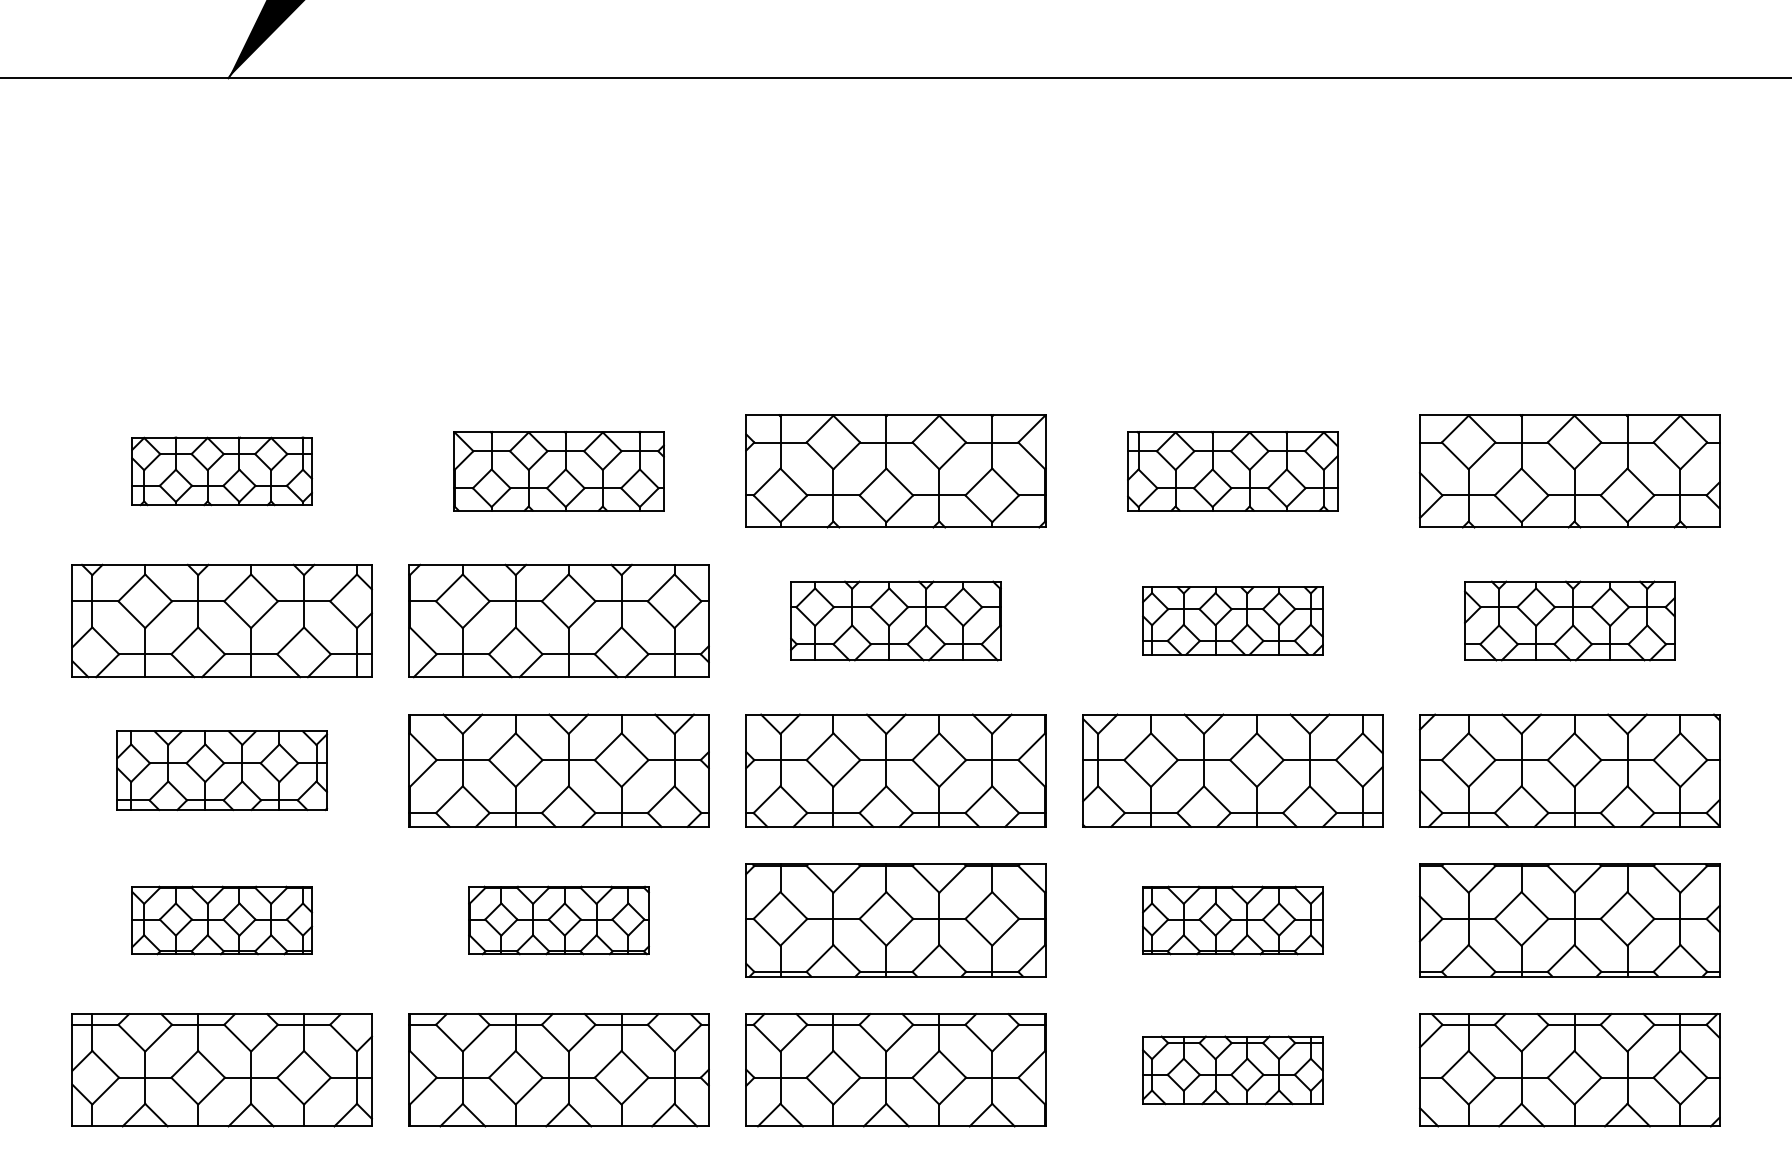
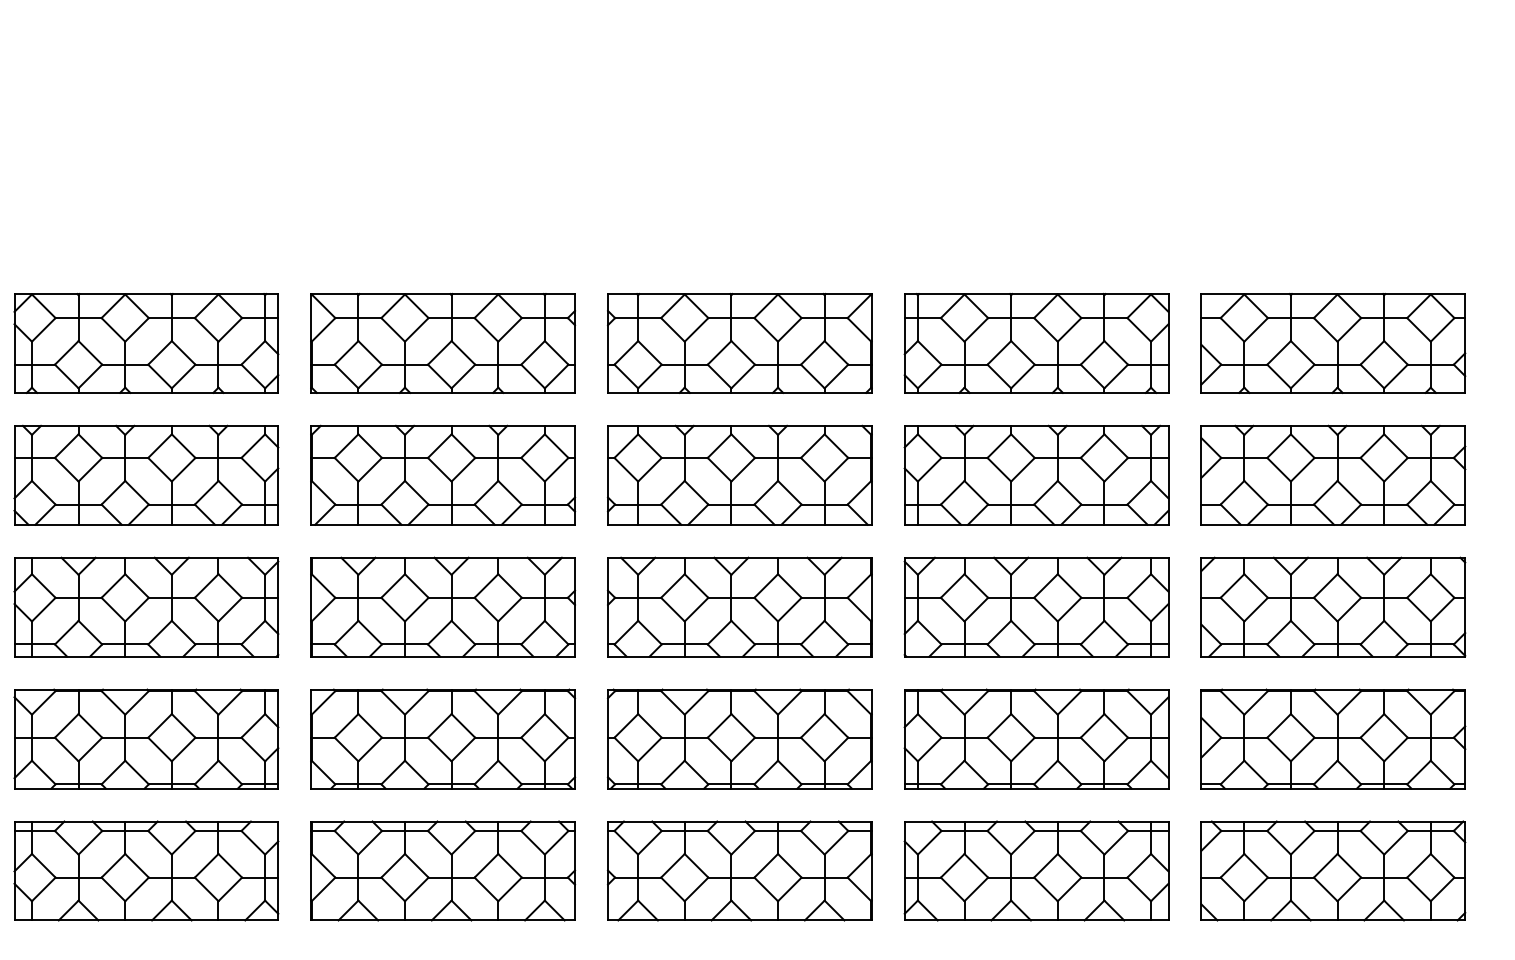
part: (221, 471) -> (145, 343), size x1.67
part: (558, 471) -> (442, 343), size x1.43
part: (1232, 471) -> (1036, 343), size x1.43
part: (895, 620) -> (739, 474), size x1.43
part: (1232, 620) -> (1036, 474), size x1.67
part: (1569, 620) -> (1333, 474), size x1.43
part: (221, 770) -> (145, 606), size x1.43
part: (221, 920) -> (145, 739), size x1.67
part: (558, 920) -> (442, 739), size x1.67
part: (1232, 920) -> (1036, 739), size x1.67
part: (1232, 1070) -> (1036, 871), size x1.67

